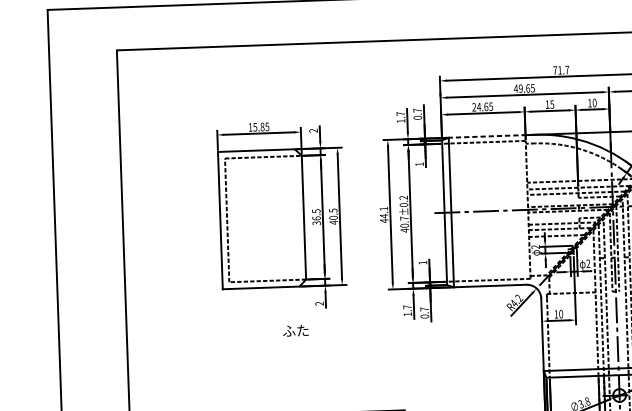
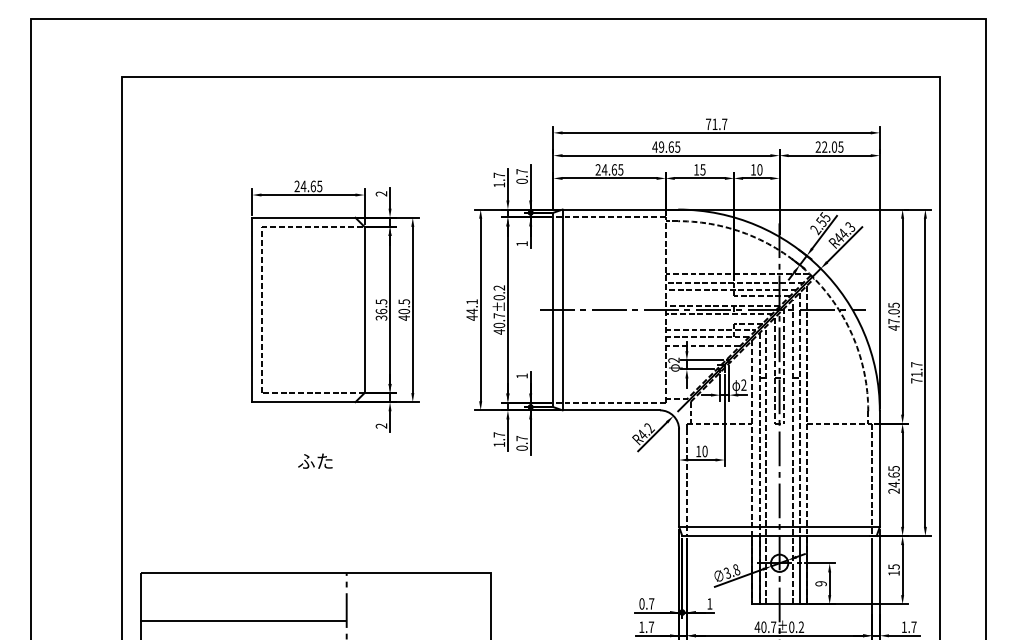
text: (255, 127) -> (304, 186), 15.85 -> 24.65
line: (491, 136) -> (620, 209), dashed -> solid
text: (295, 330) -> (315, 460), moved

